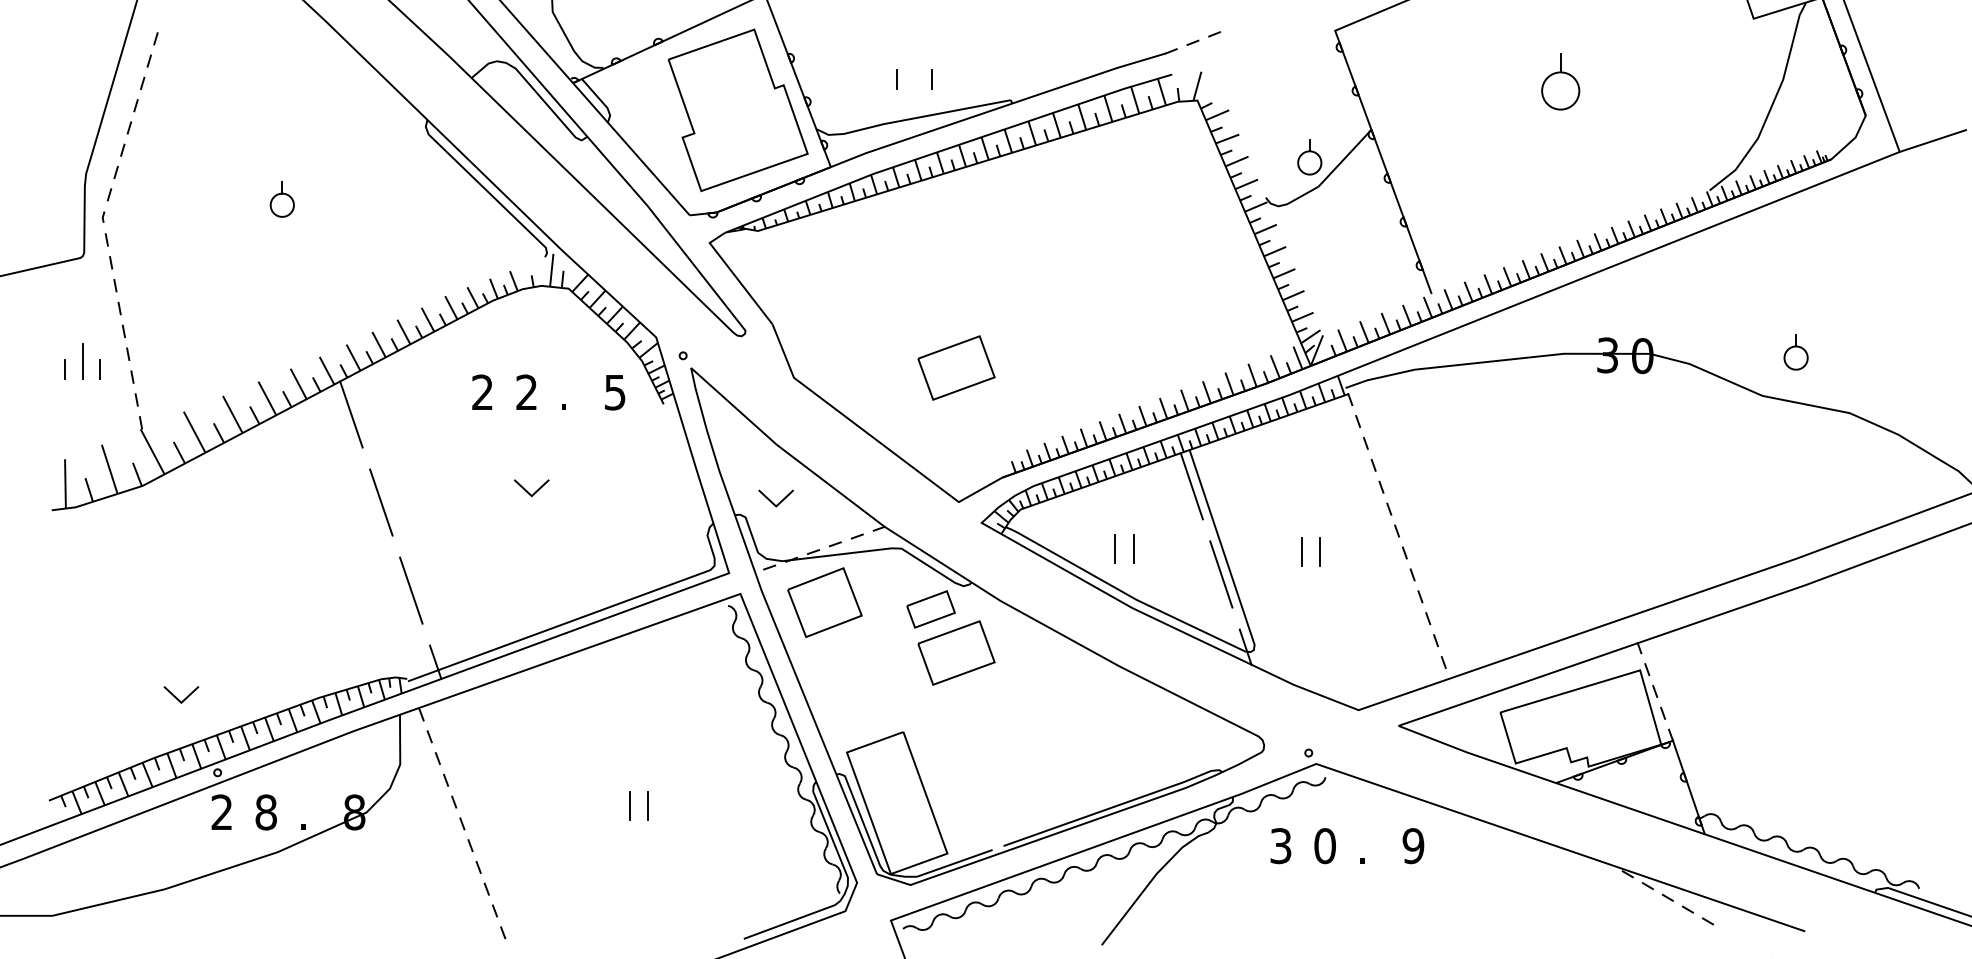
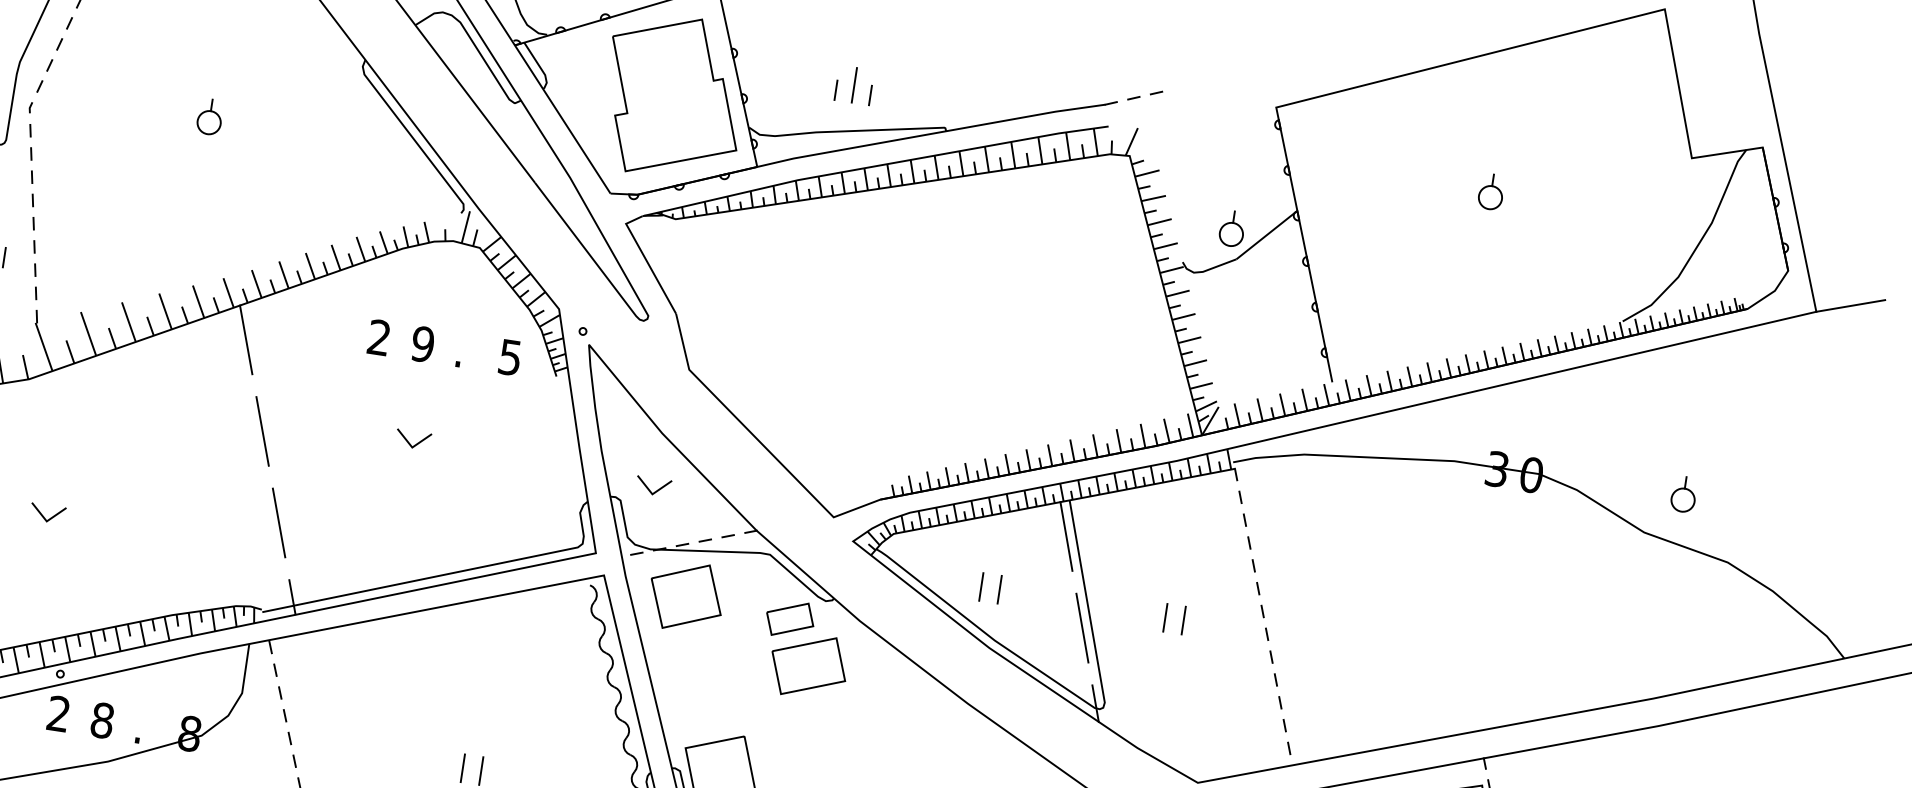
line: (914, 71) -> (854, 84), added
part: (1559, 82) -> (1490, 192), size x0.62
part: (956, 367) -> (851, 383), removed
text: (526, 392) -> (422, 344), 2 -> 9
line: (177, 697) -> (43, 515), moved

